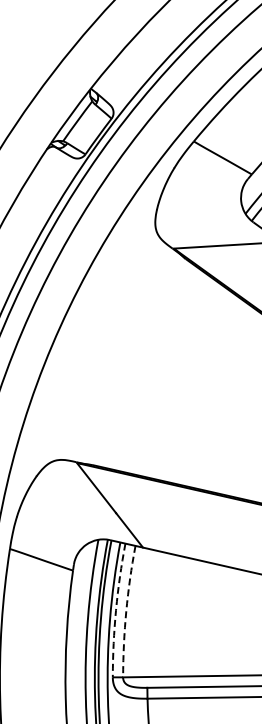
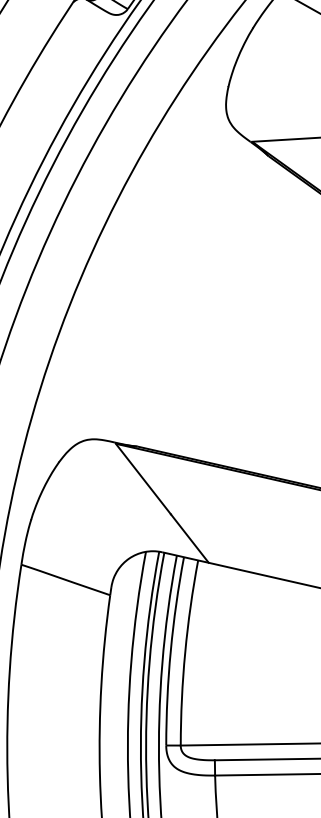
arc: (116, 610) -> (171, 651), dashed -> solid
arc: (126, 611) -> (185, 652), dashed -> solid

